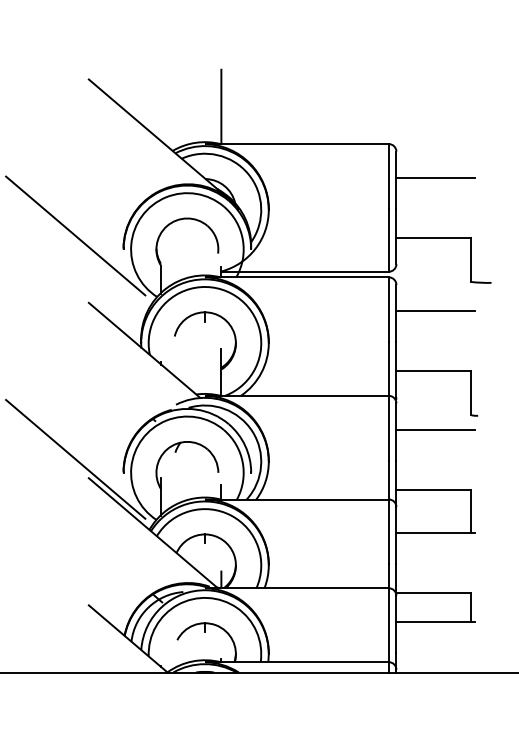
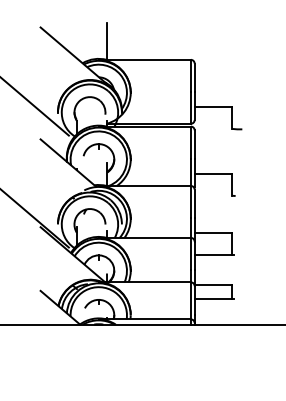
line: (433, 177) -> (213, 76), removed
line: (433, 311) -> (213, 143), removed
line: (433, 428) -> (213, 202), removed

